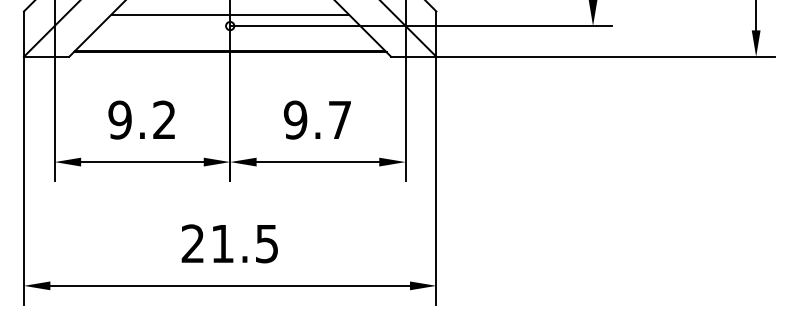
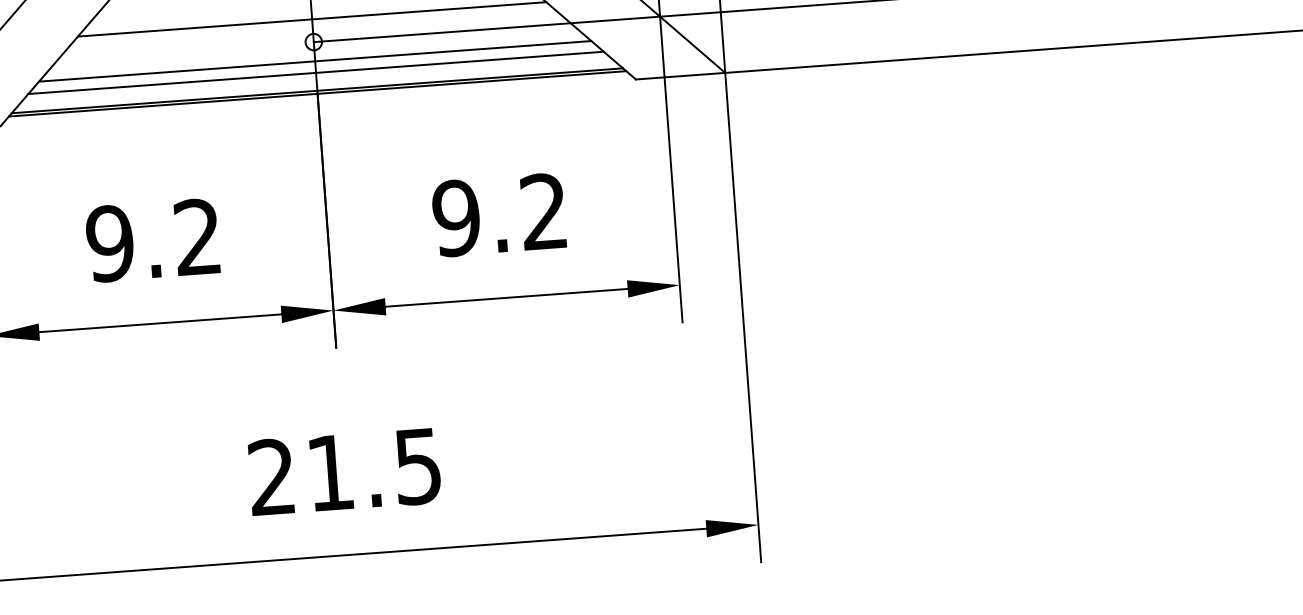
line: (230, 35) -> (315, 60), added
line: (229, 41) -> (314, 72), added
text: (339, 119) -> (543, 210), 9.7 -> 9.2

